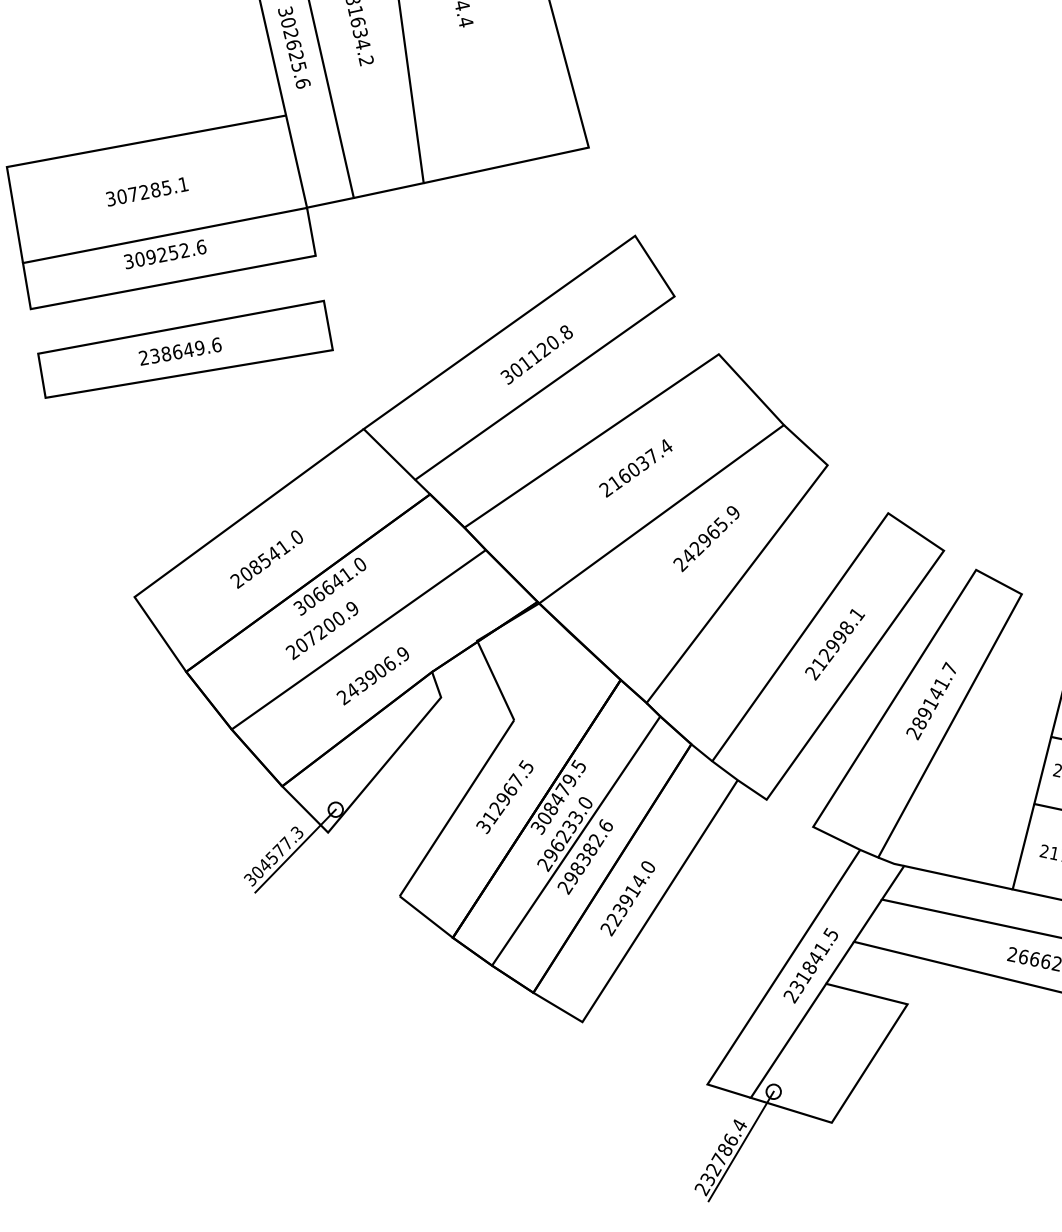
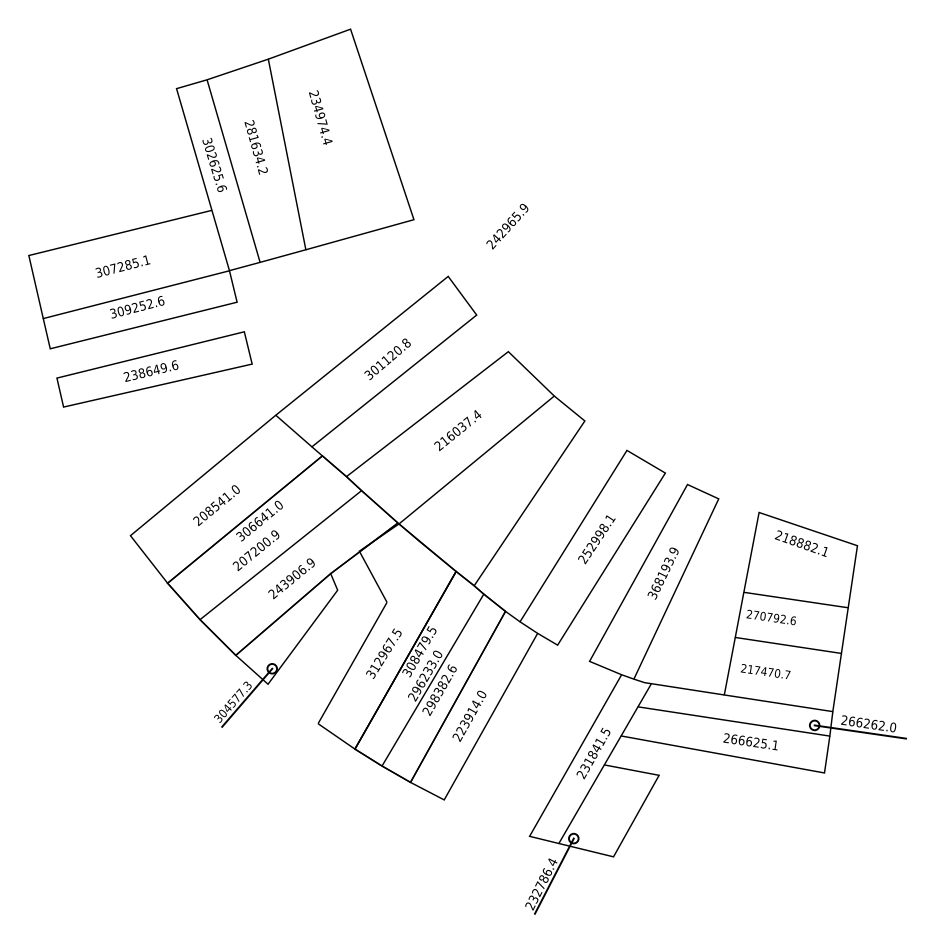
text: (706, 538) -> (507, 226), moved
text: (819, 663) -> (587, 552), 212998.1 -> 252998.1
text: (932, 699) -> (663, 572), 289141.7 -> 368193.9

